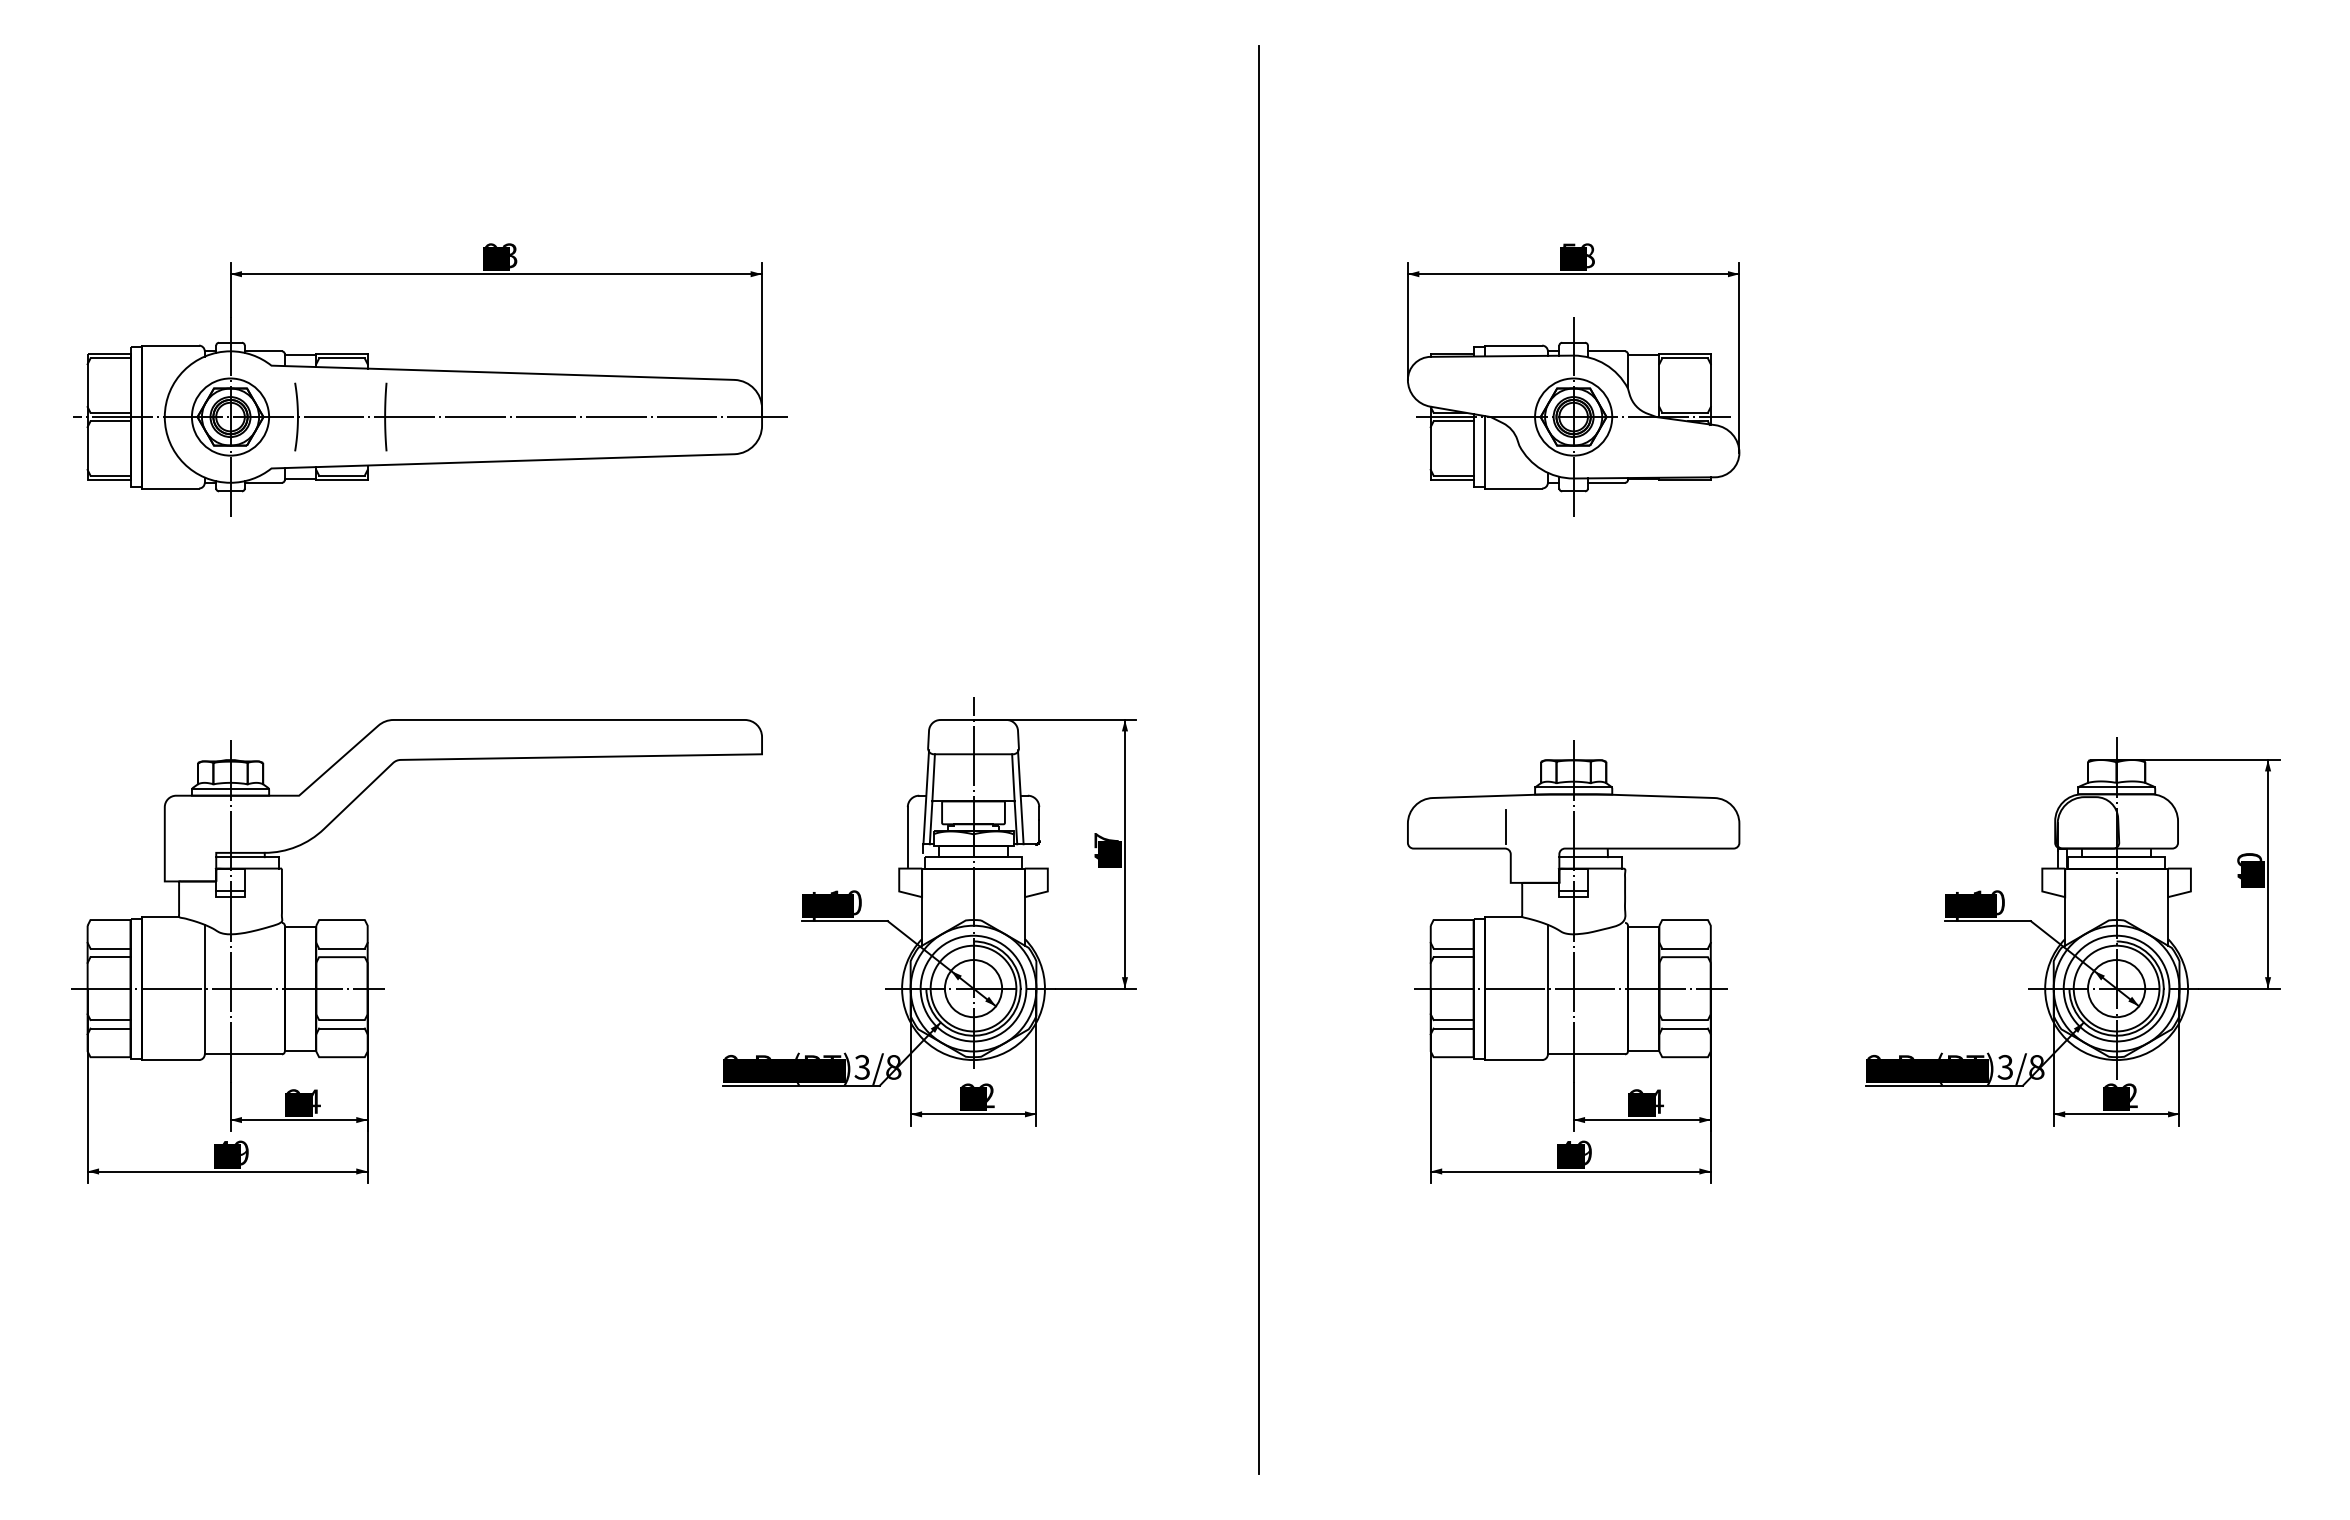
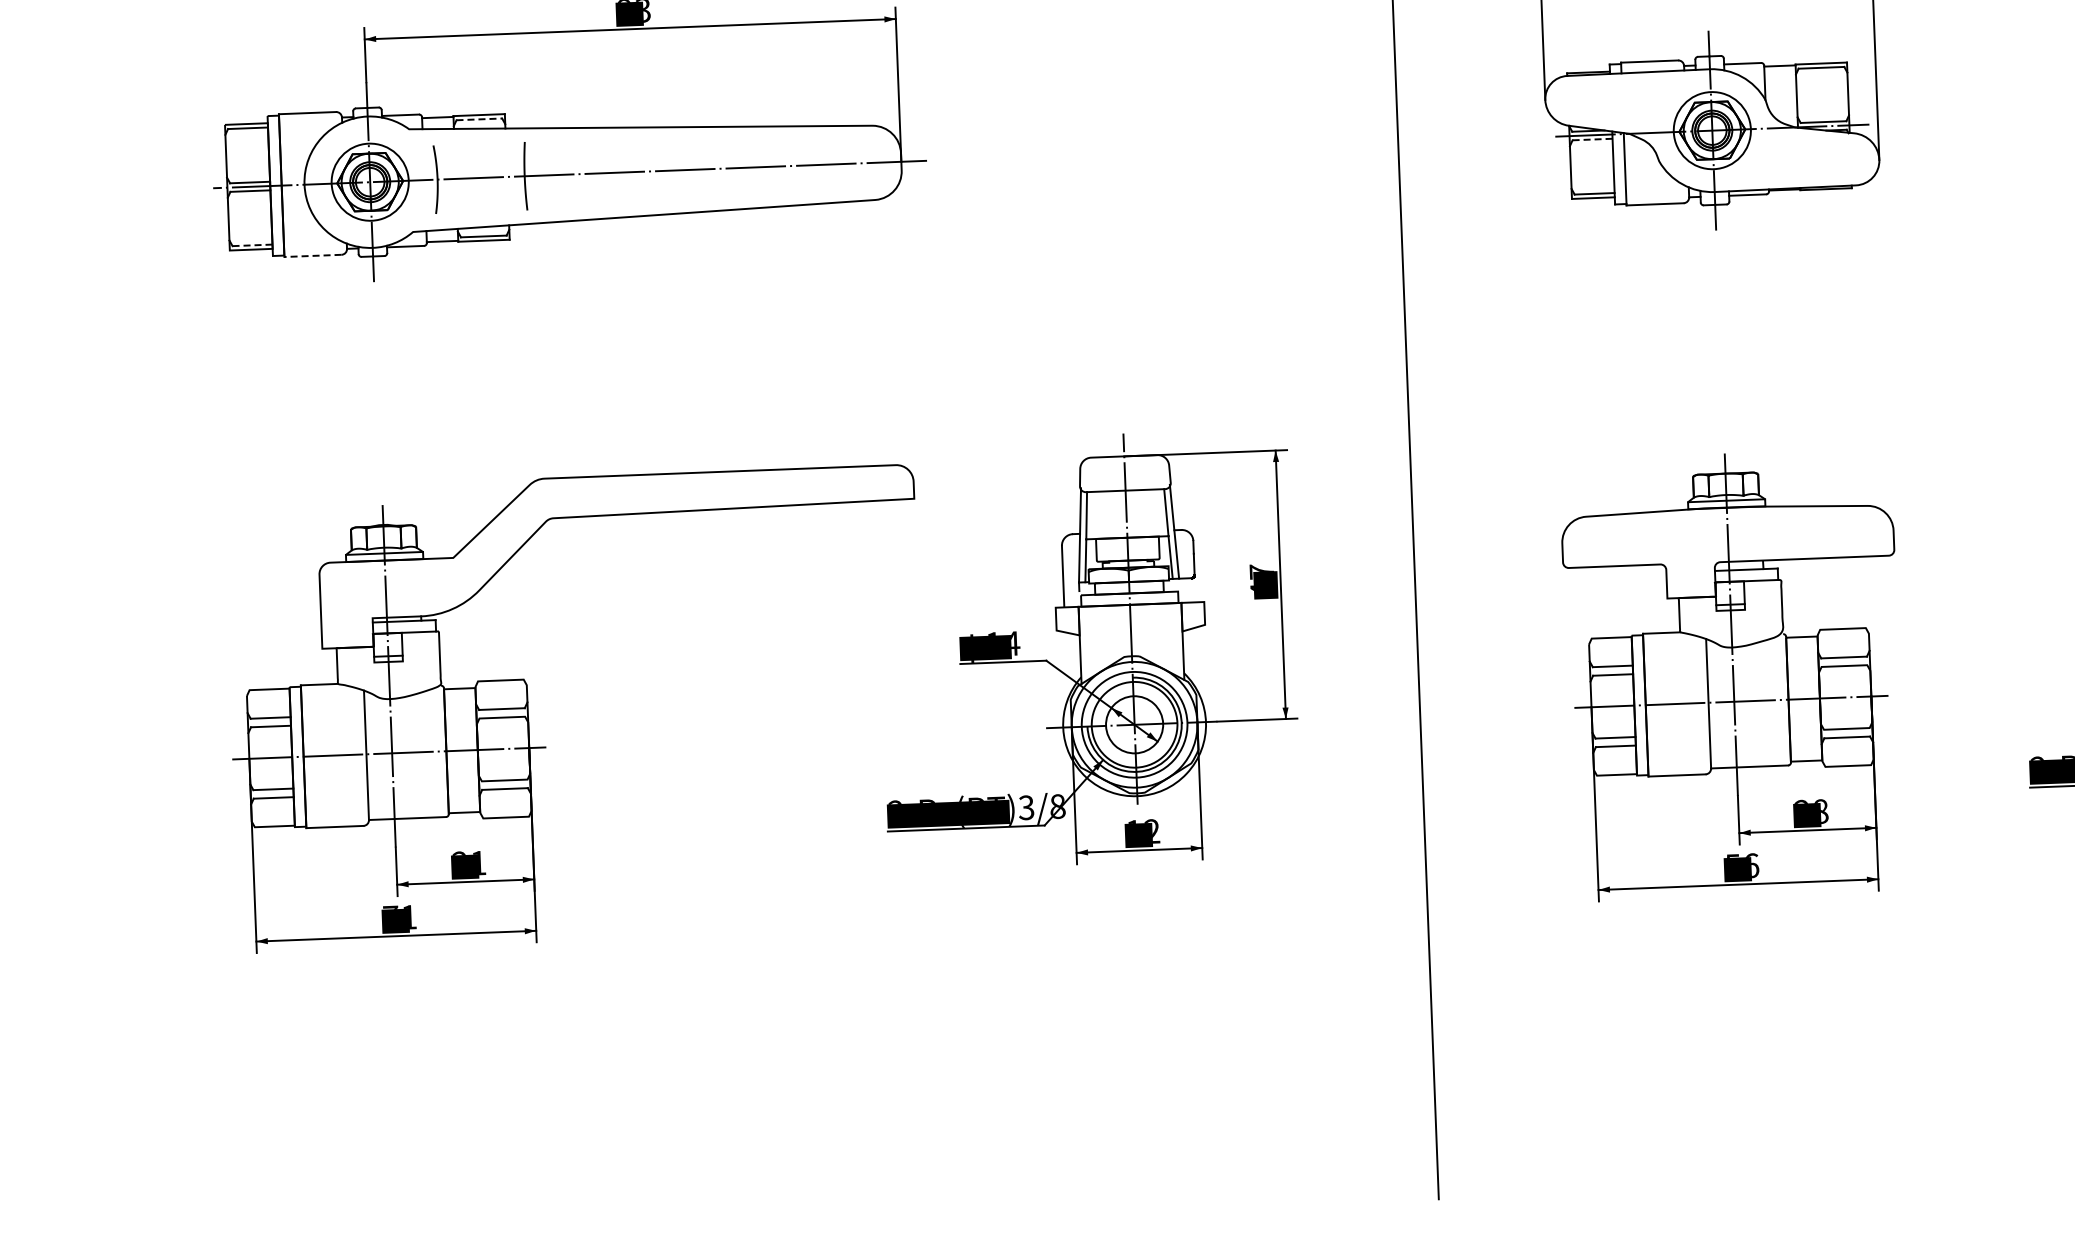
line: (341, 358) -> (478, 119), solid -> dashed
line: (1453, 421) -> (1592, 139), solid -> dashed
line: (110, 475) -> (252, 245), solid -> dashed
line: (170, 488) -> (312, 255), solid -> dashed
line: (1506, 826) -> (1660, 542), removed
text: (855, 902) -> (1013, 643), 10 -> 14
text: (967, 1084) -> (1132, 820), 22 -> 12
text: (313, 1101) -> (479, 862), 24 -> 21
text: (1656, 1101) -> (1821, 811), 24 -> 28
text: (231, 1152) -> (399, 917), 49 -> 71
text: (1576, 1152) -> (1743, 865), 49 -> 56

